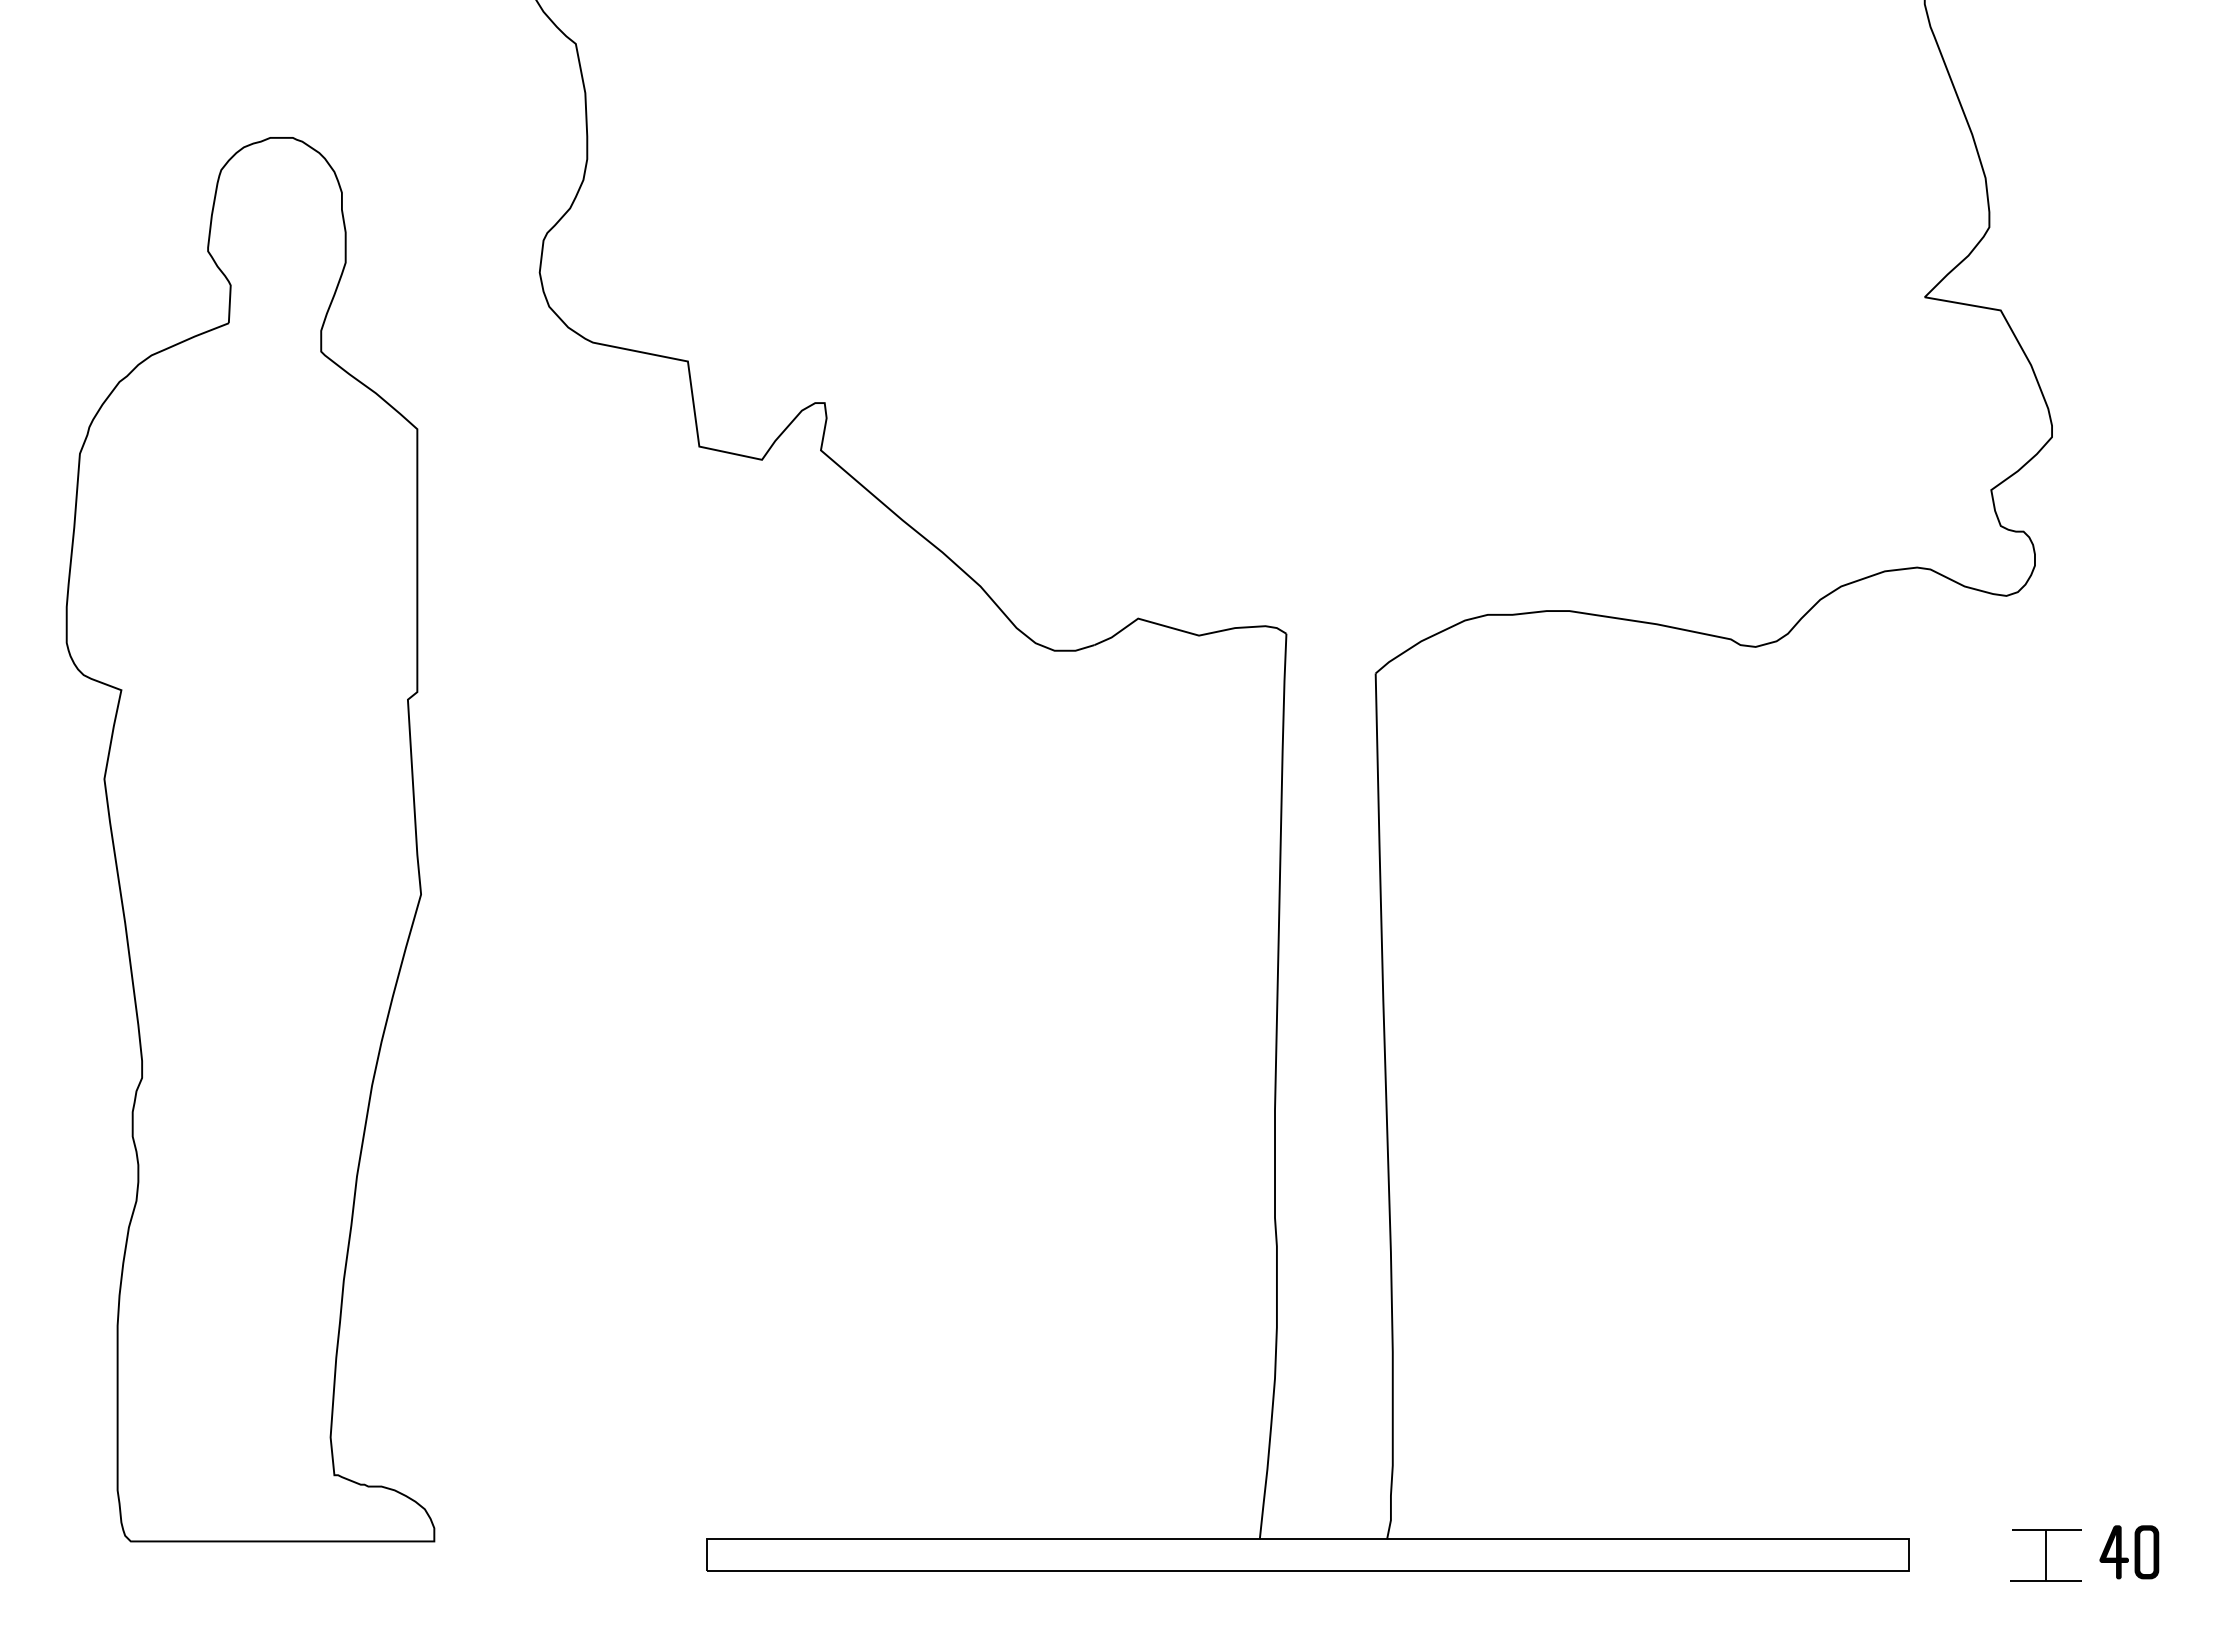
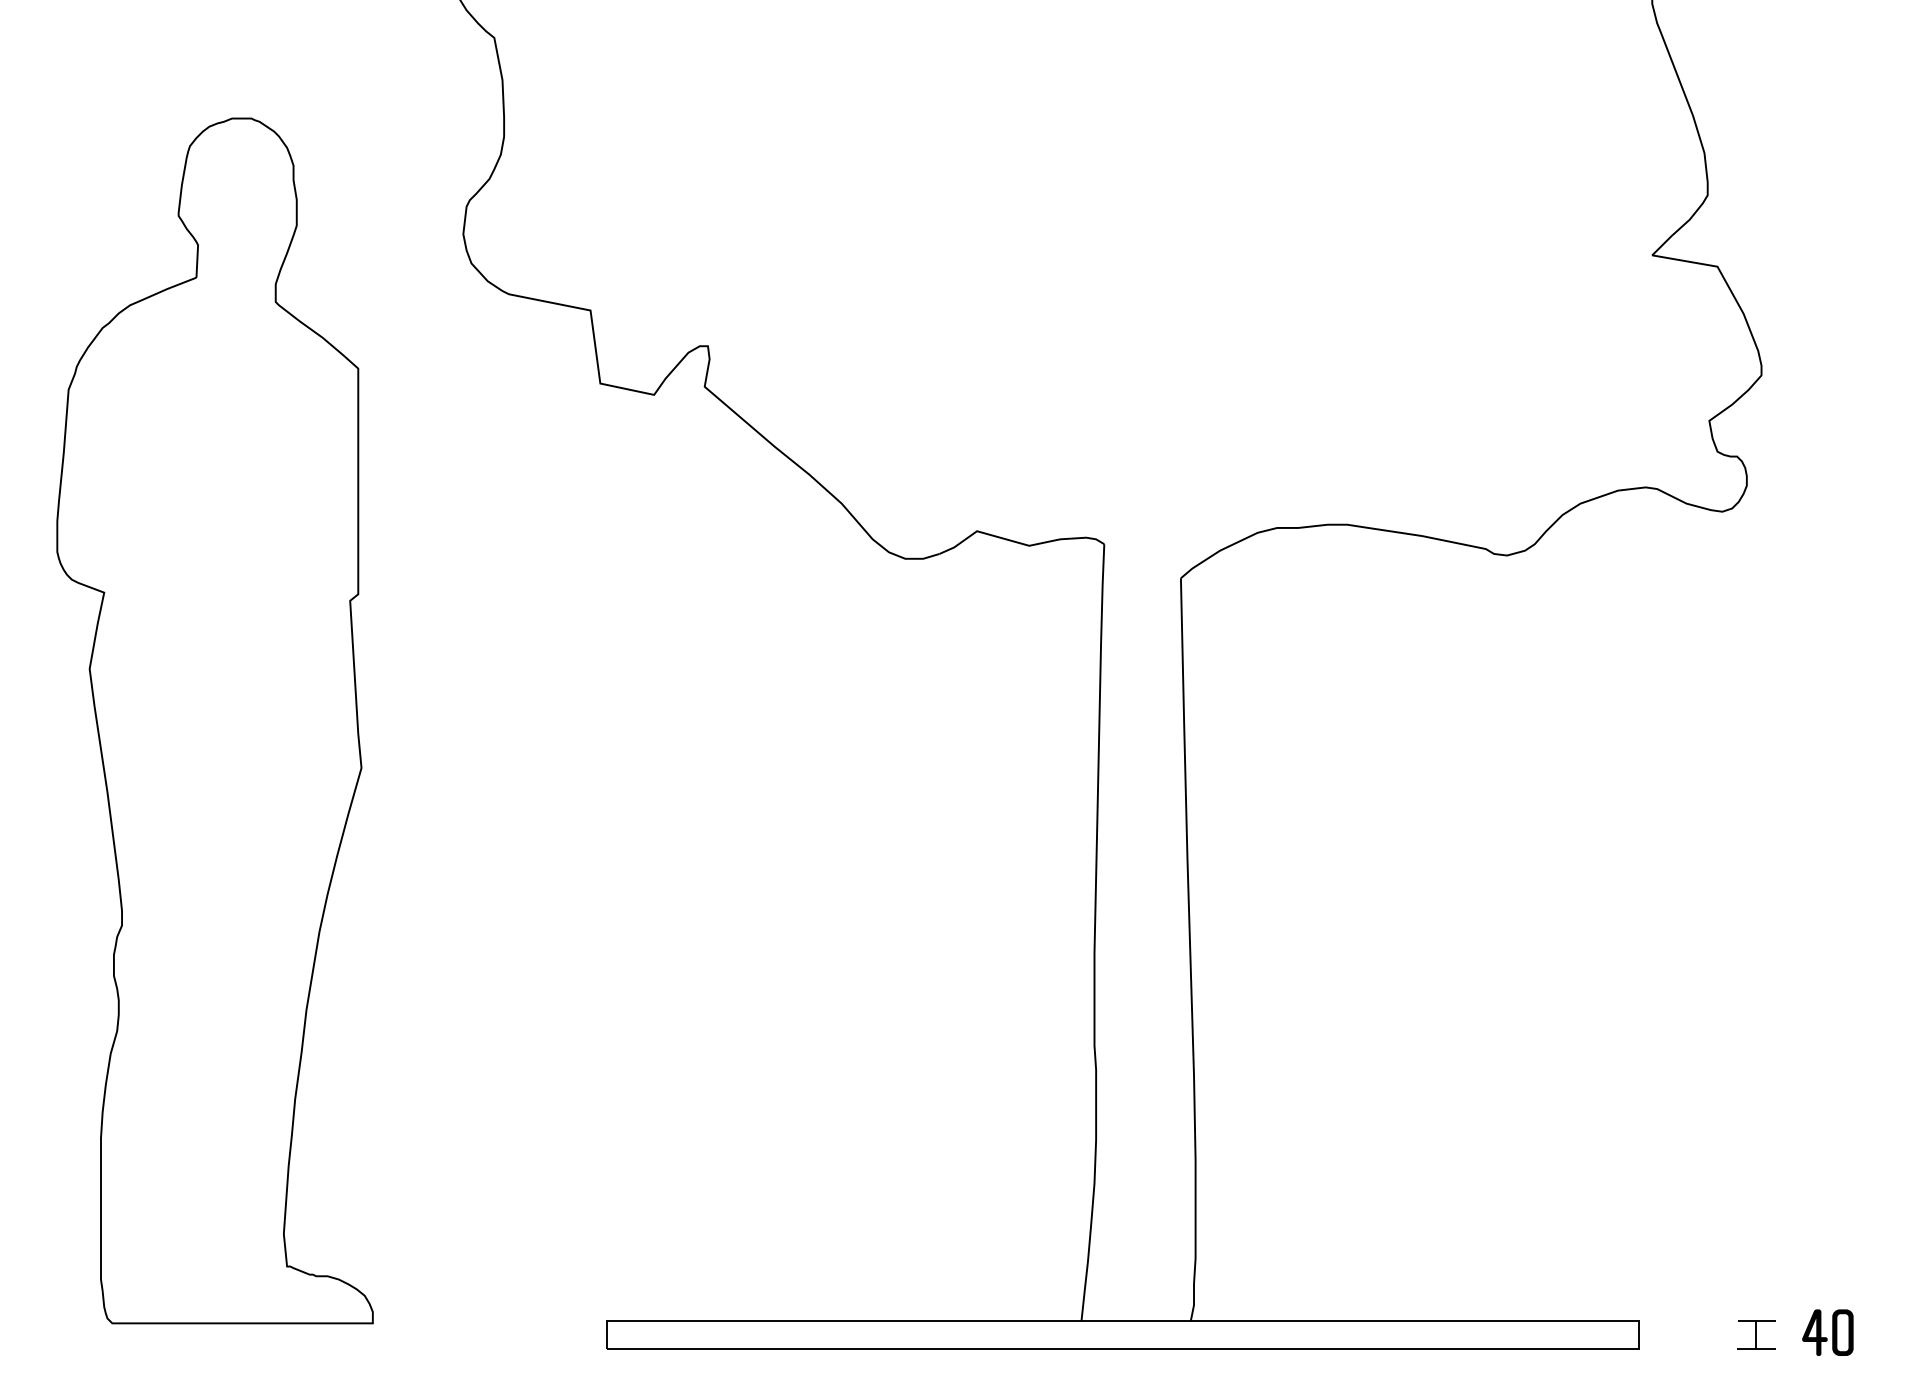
part: (2045, 1554) -> (1755, 1334), size x0.62

